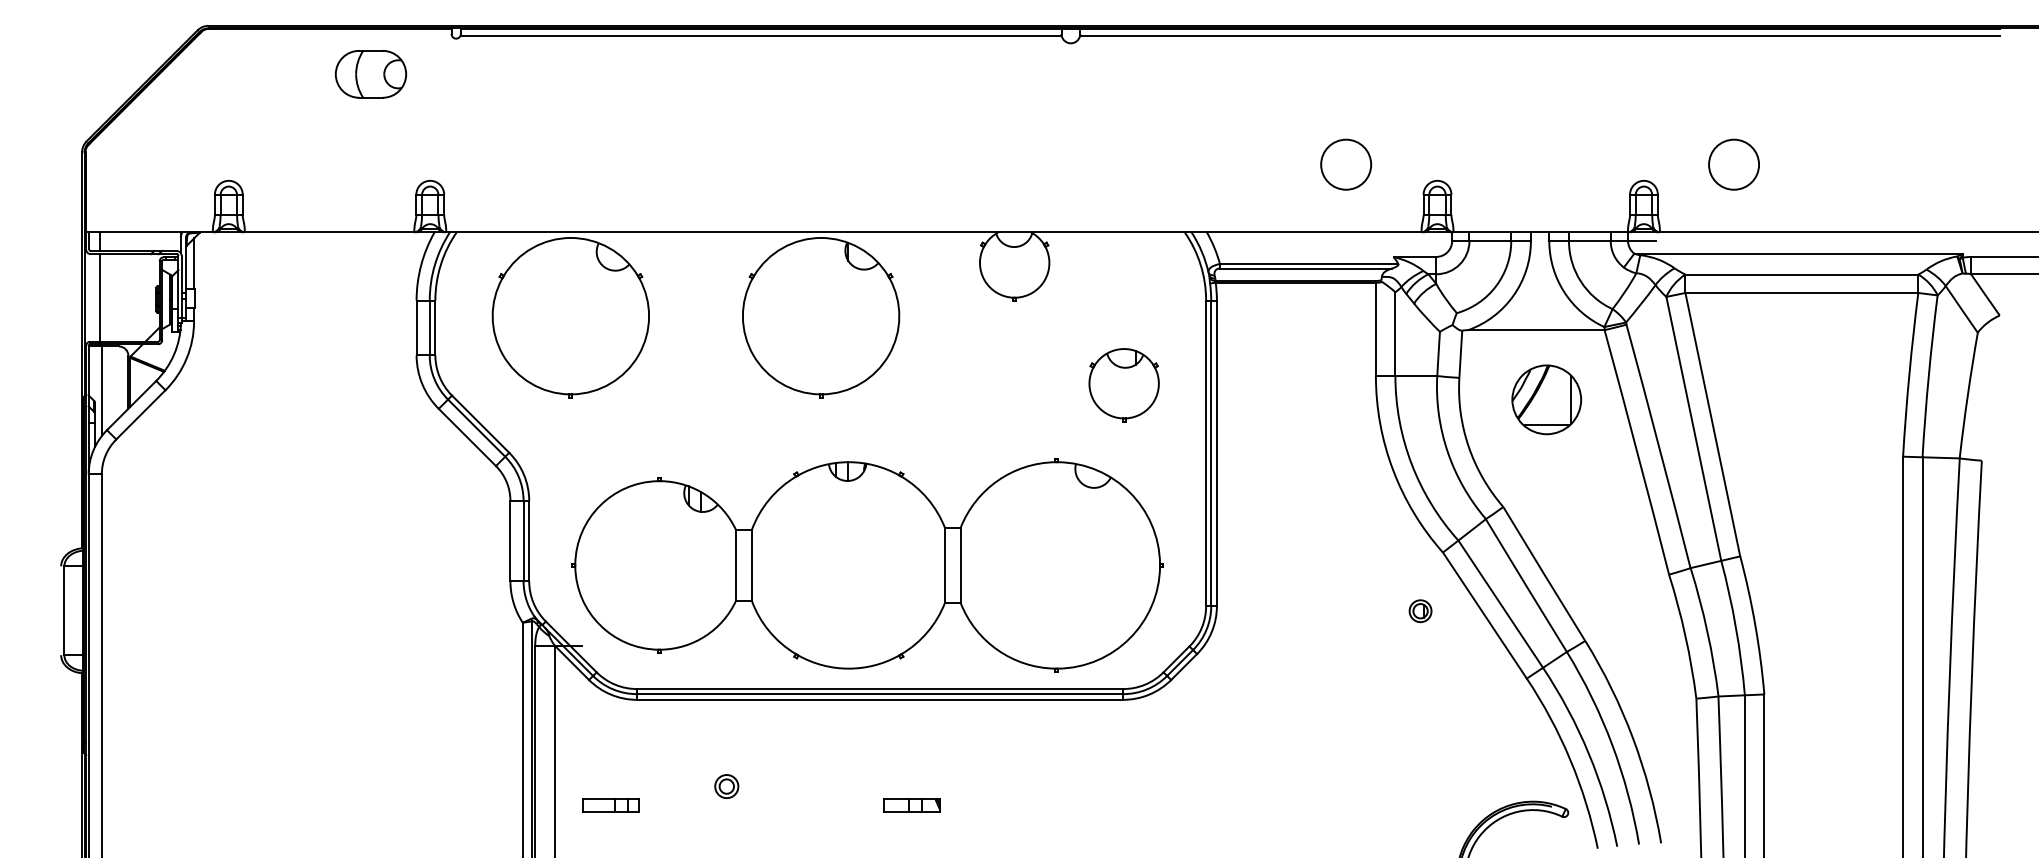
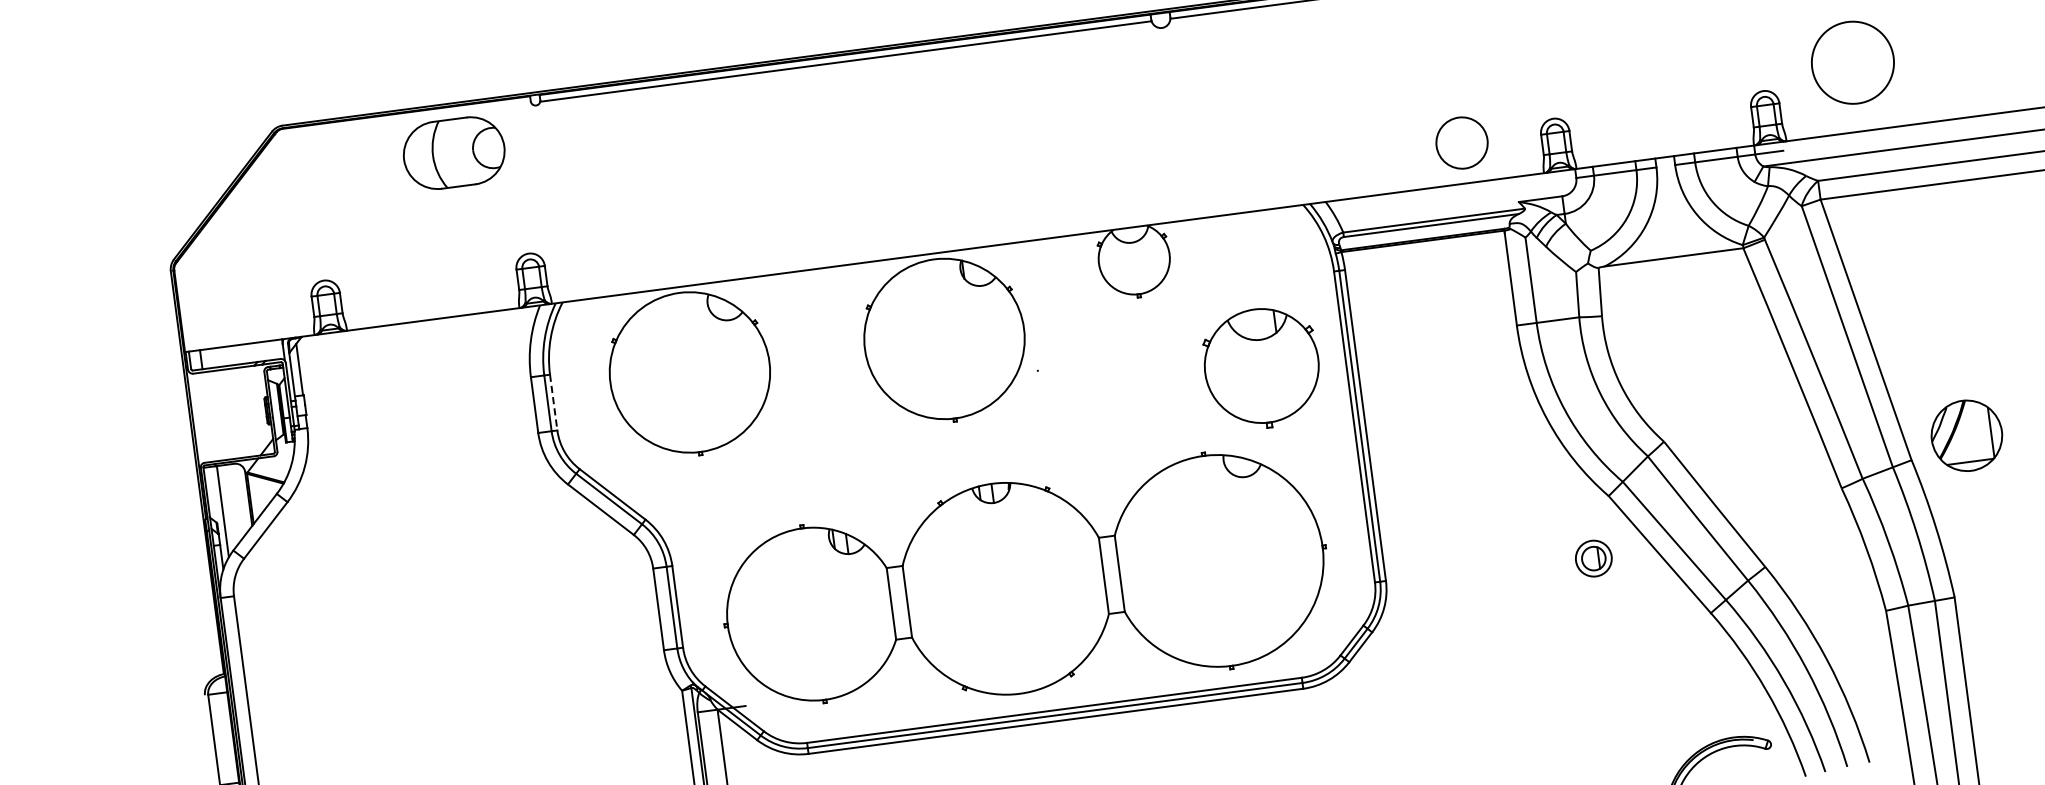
part: (370, 74) -> (453, 153), size x1.4
circle: (1346, 164) -> (1462, 142), moved
circle: (1733, 164) -> (1852, 62), size x1.6
line: (100, 297) -> (208, 416), removed
line: (435, 328) -> (553, 403), solid -> dashed
part: (1123, 385) -> (1261, 368), size x1.6
part: (1546, 399) -> (1966, 435), moved
part: (1420, 611) -> (1593, 559), size x1.6

